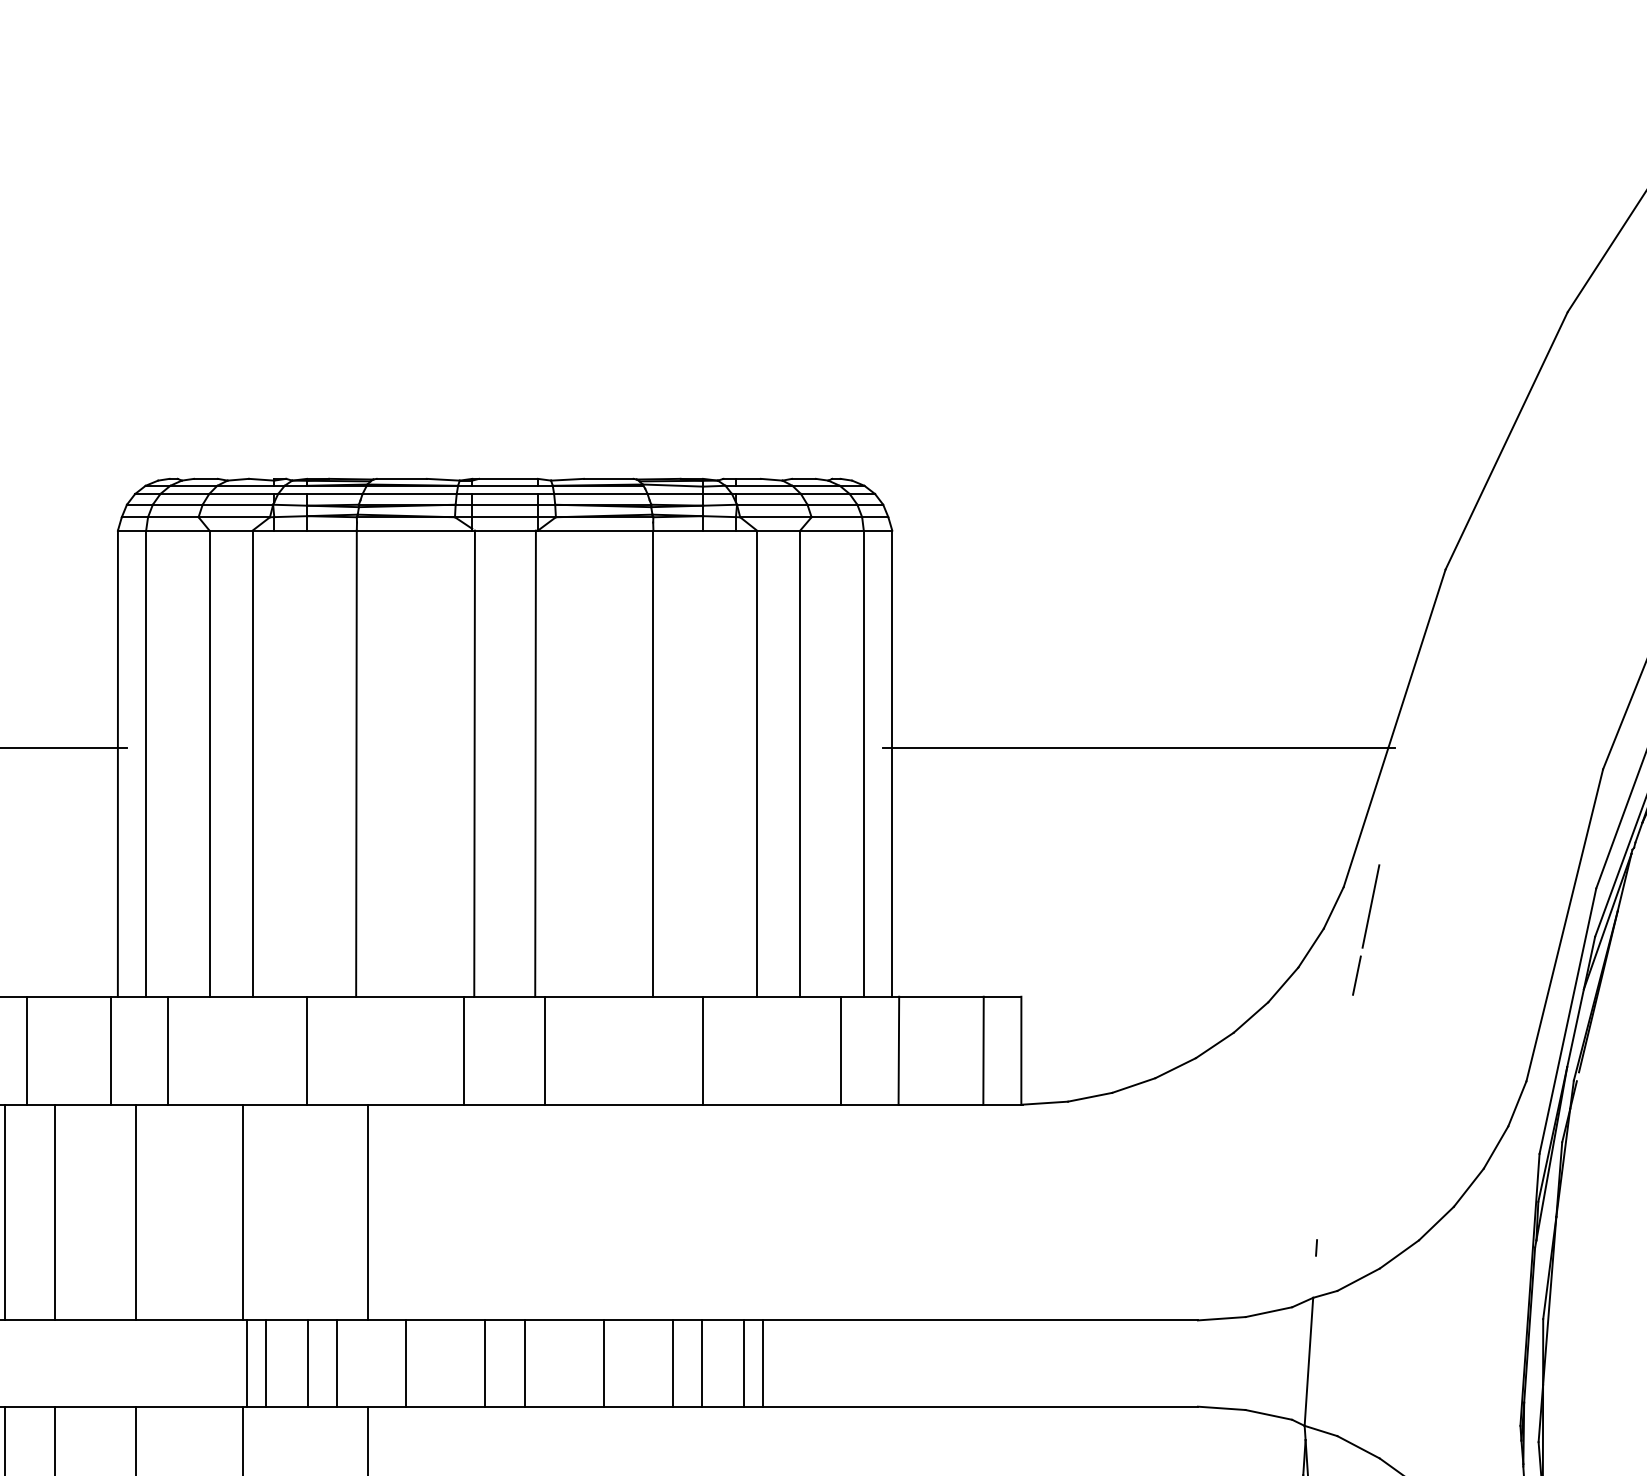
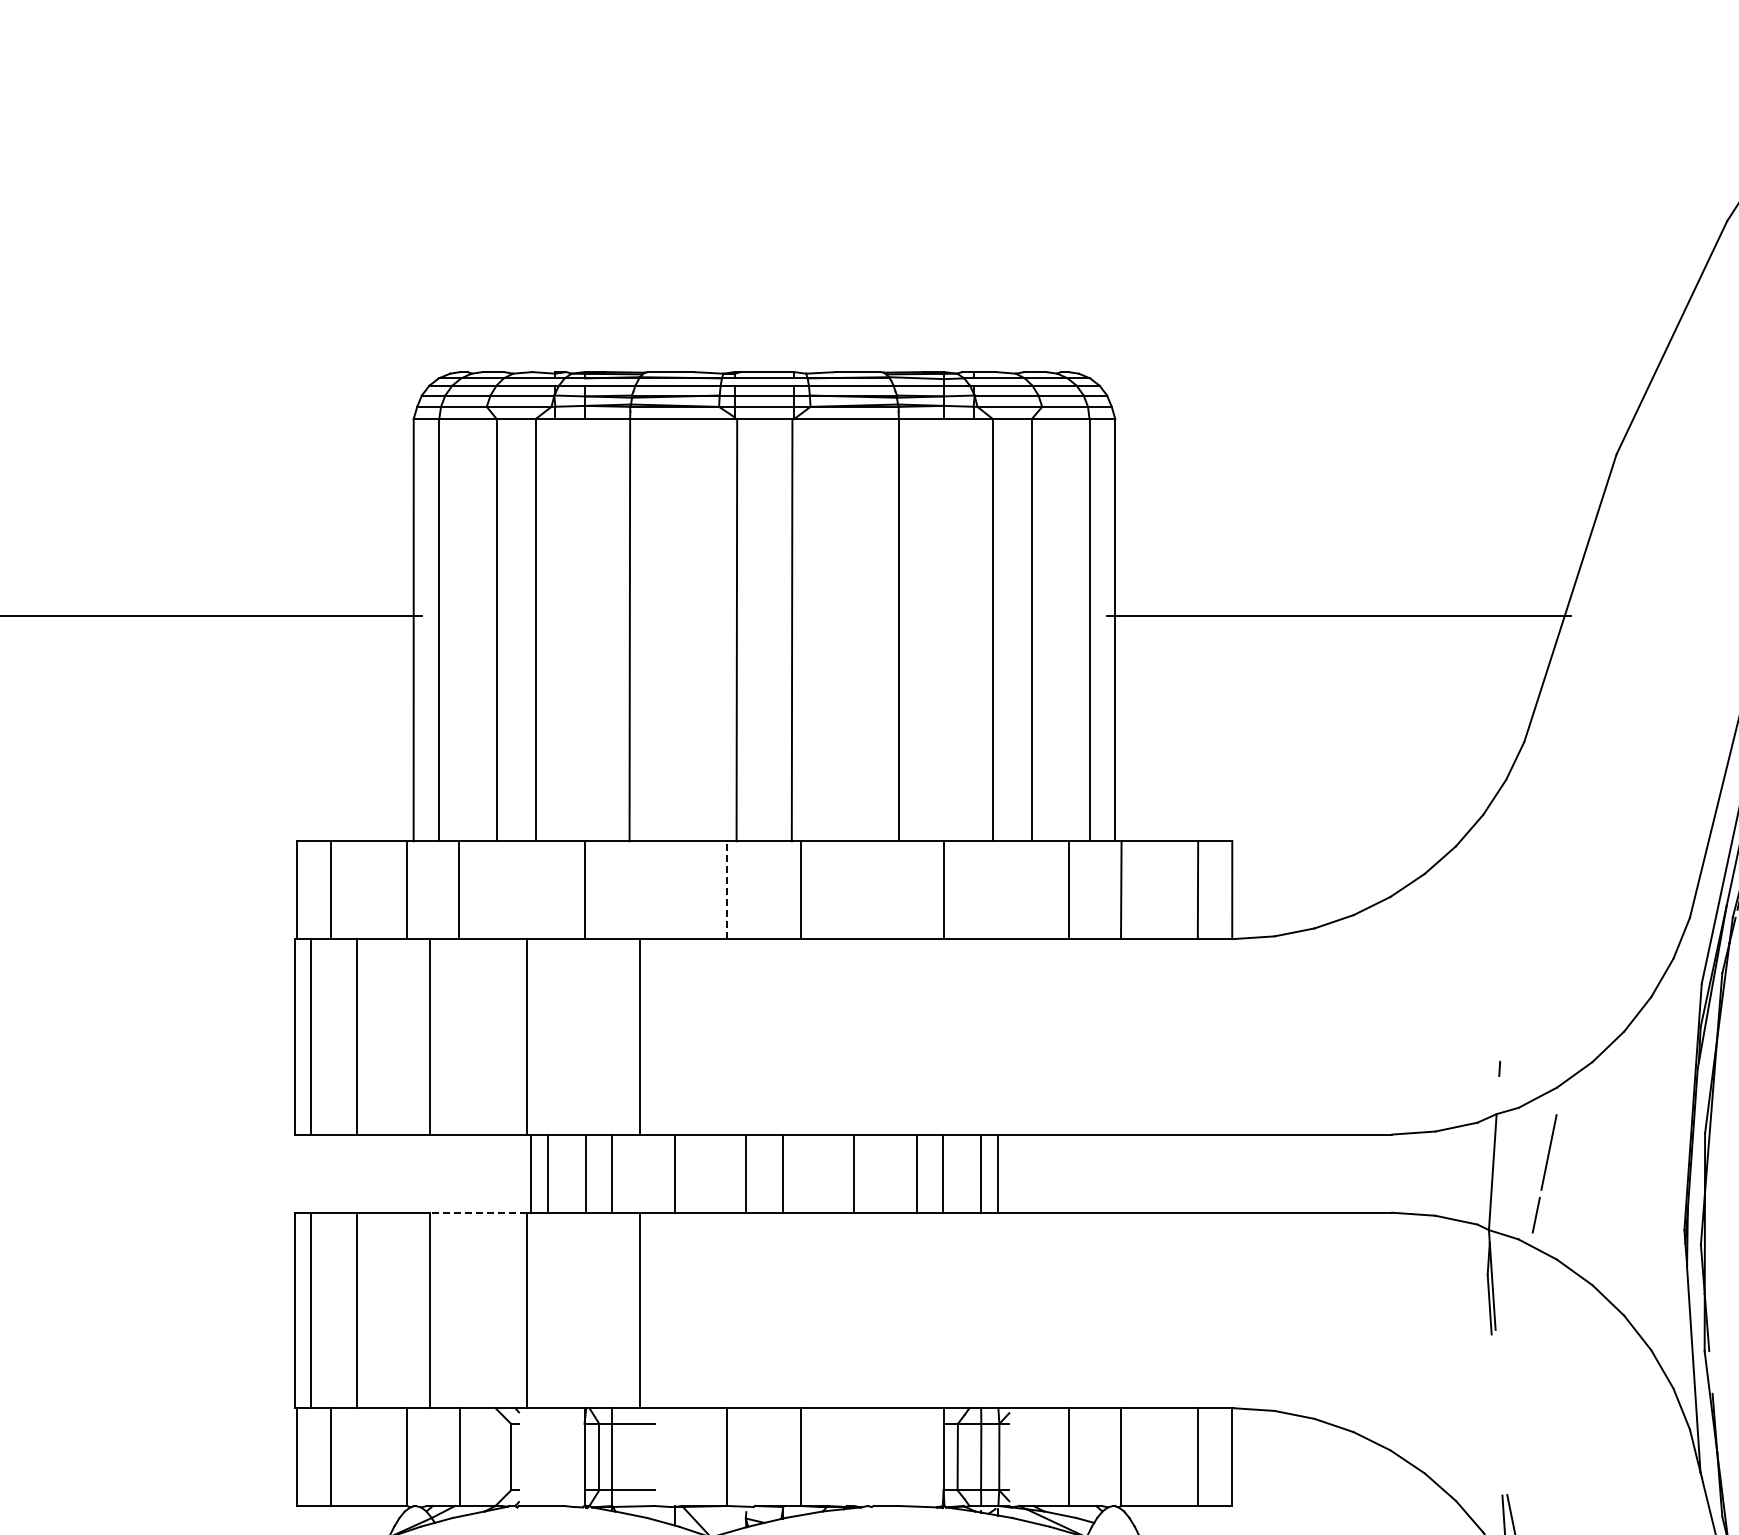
line: (1365, 929) -> (1544, 1173), moved
line: (464, 1051) -> (727, 890), solid -> dashed
line: (189, 1406) -> (478, 1212), solid -> dashed

